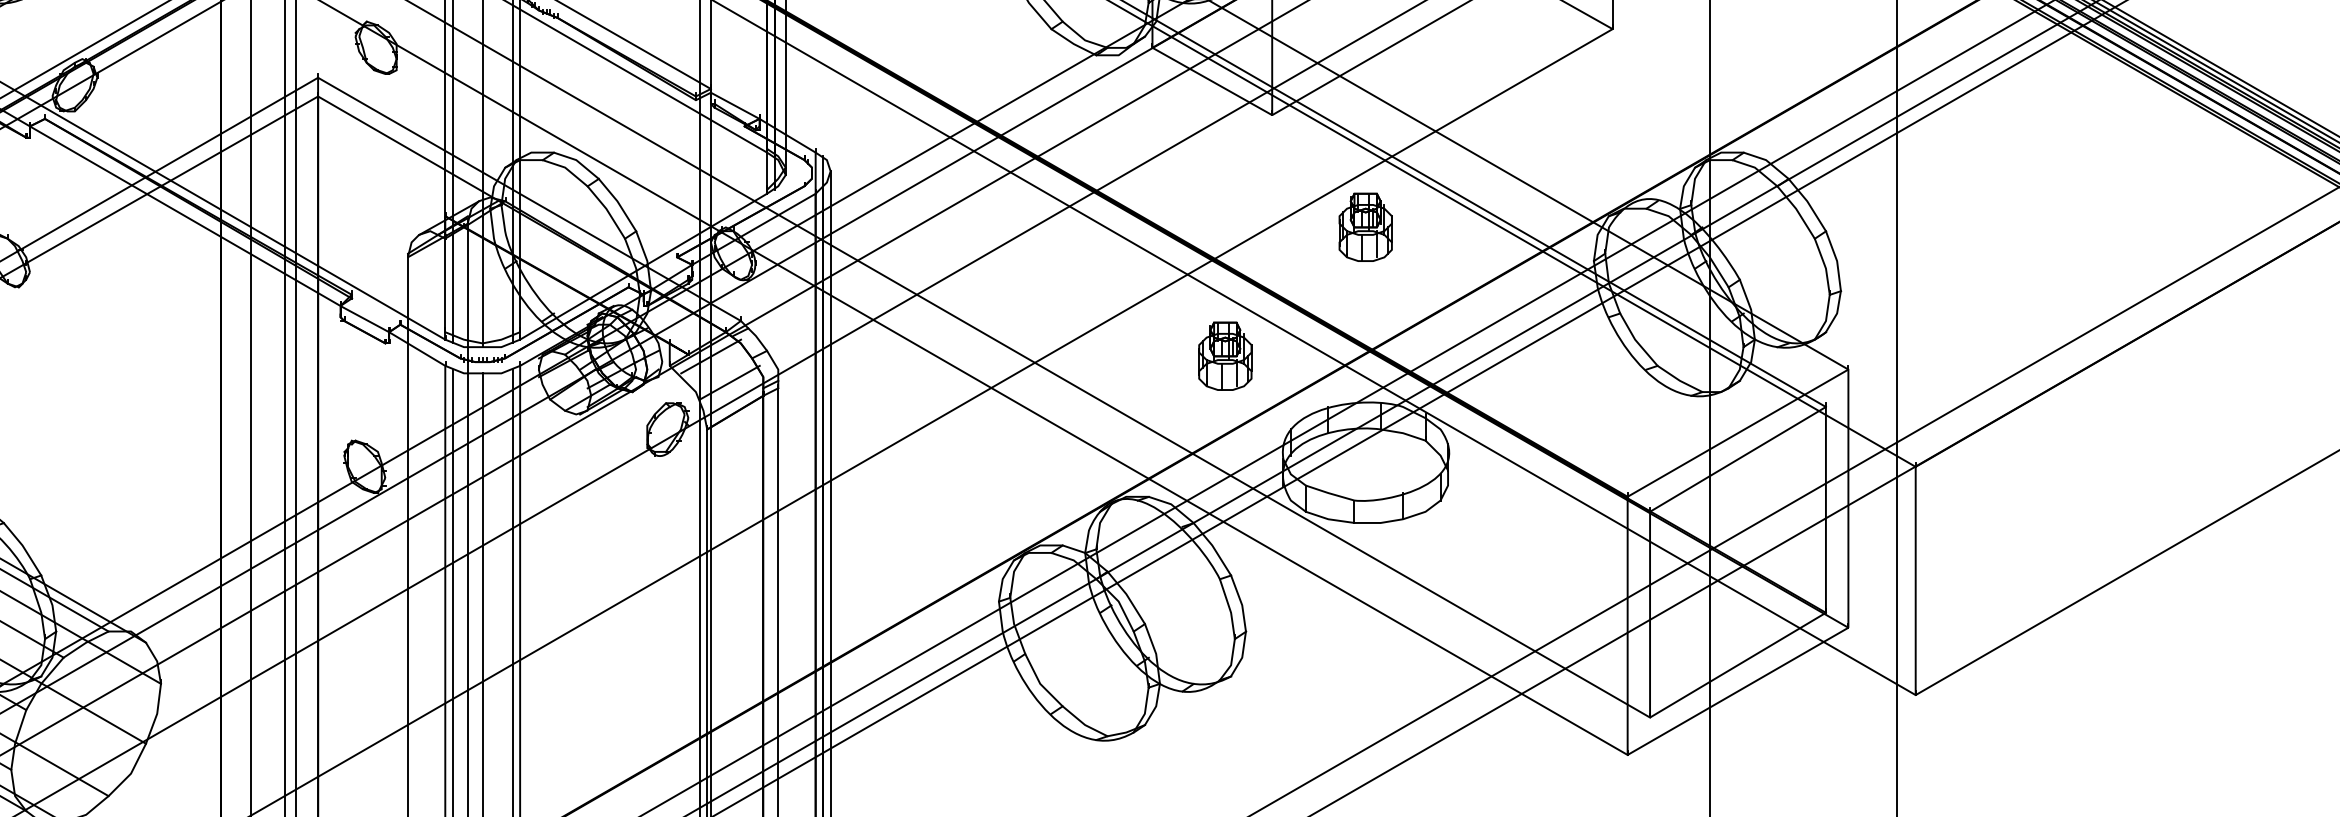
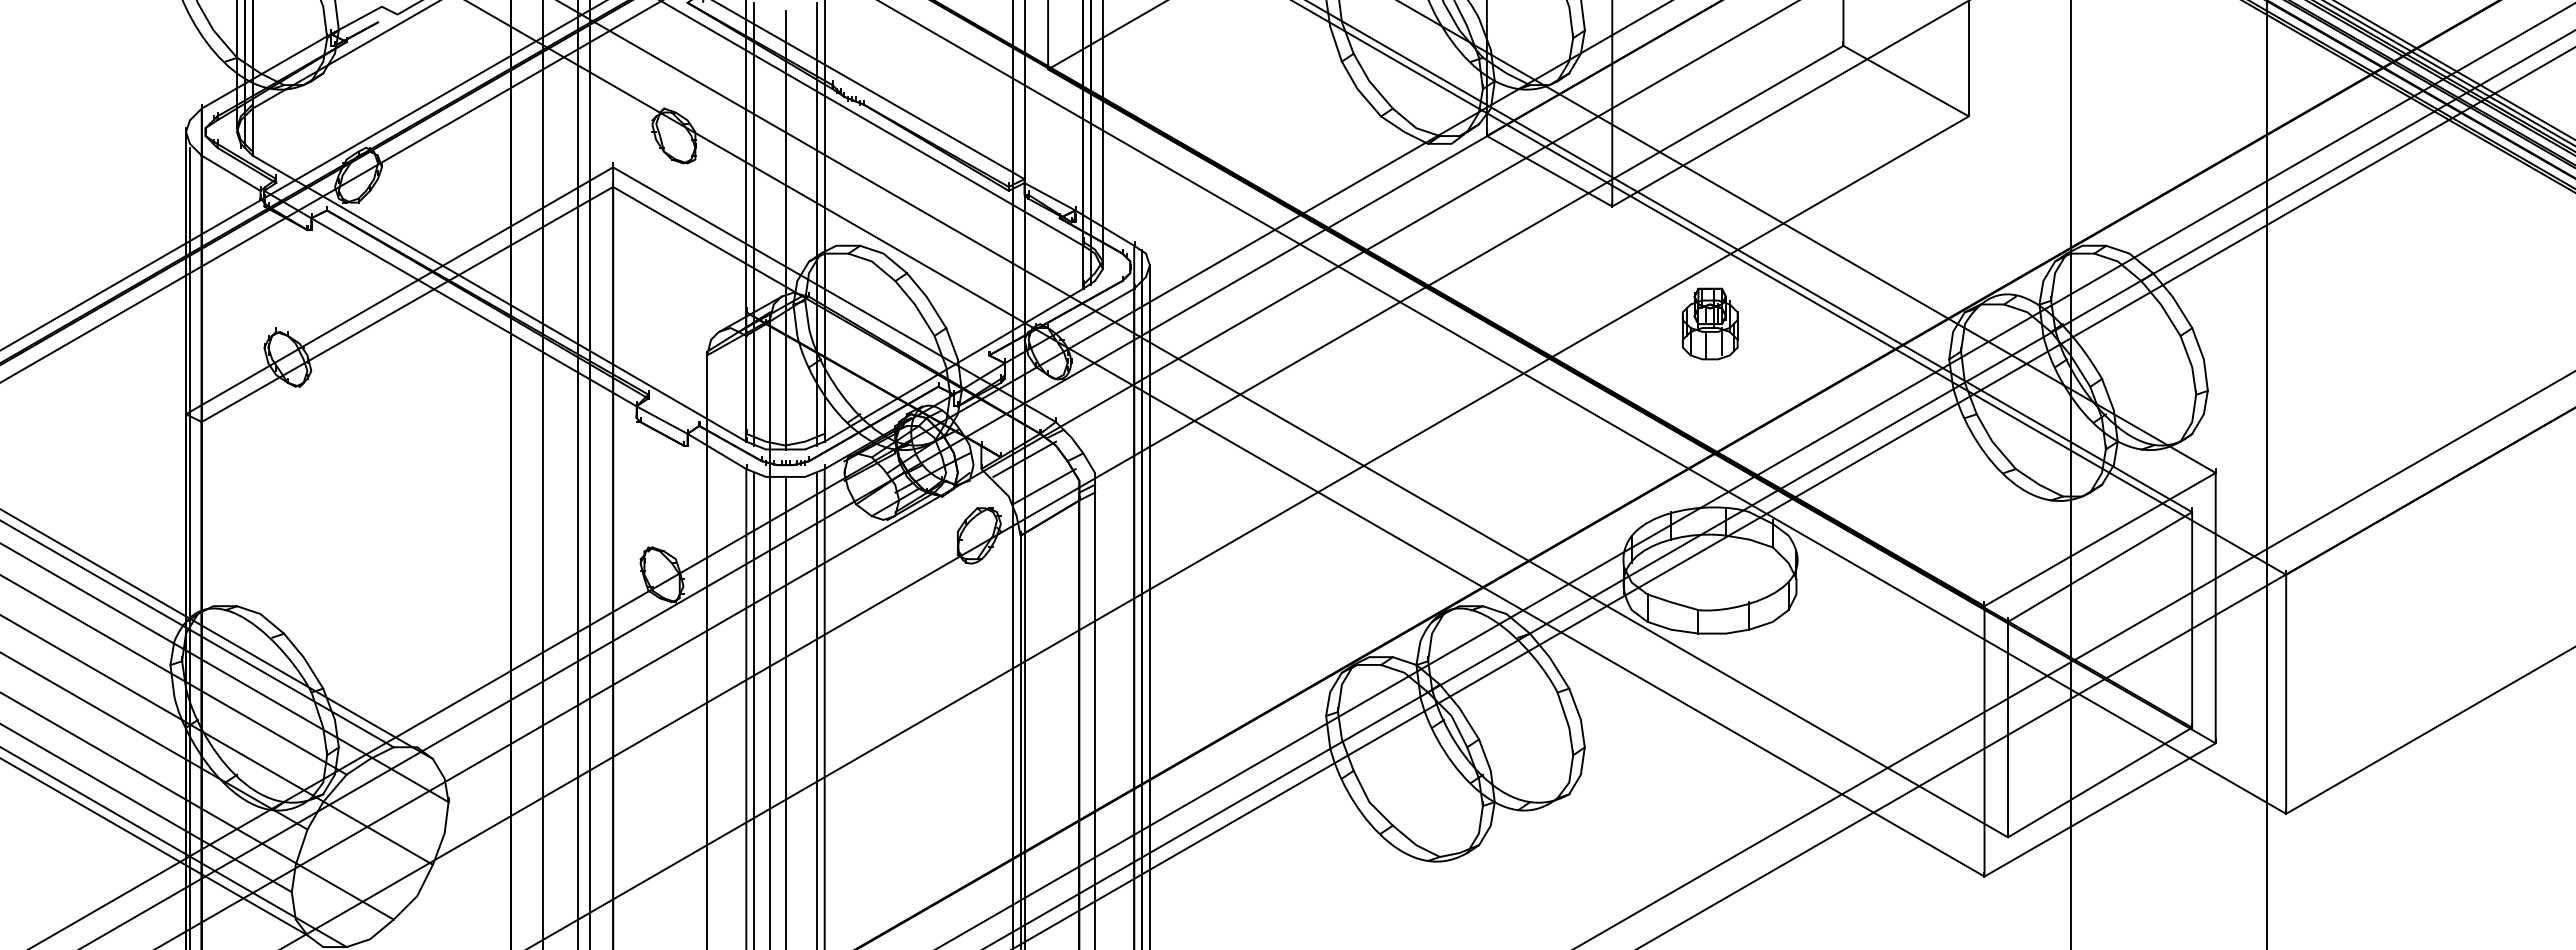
part: (1225, 355) -> (1563, 458), removed

